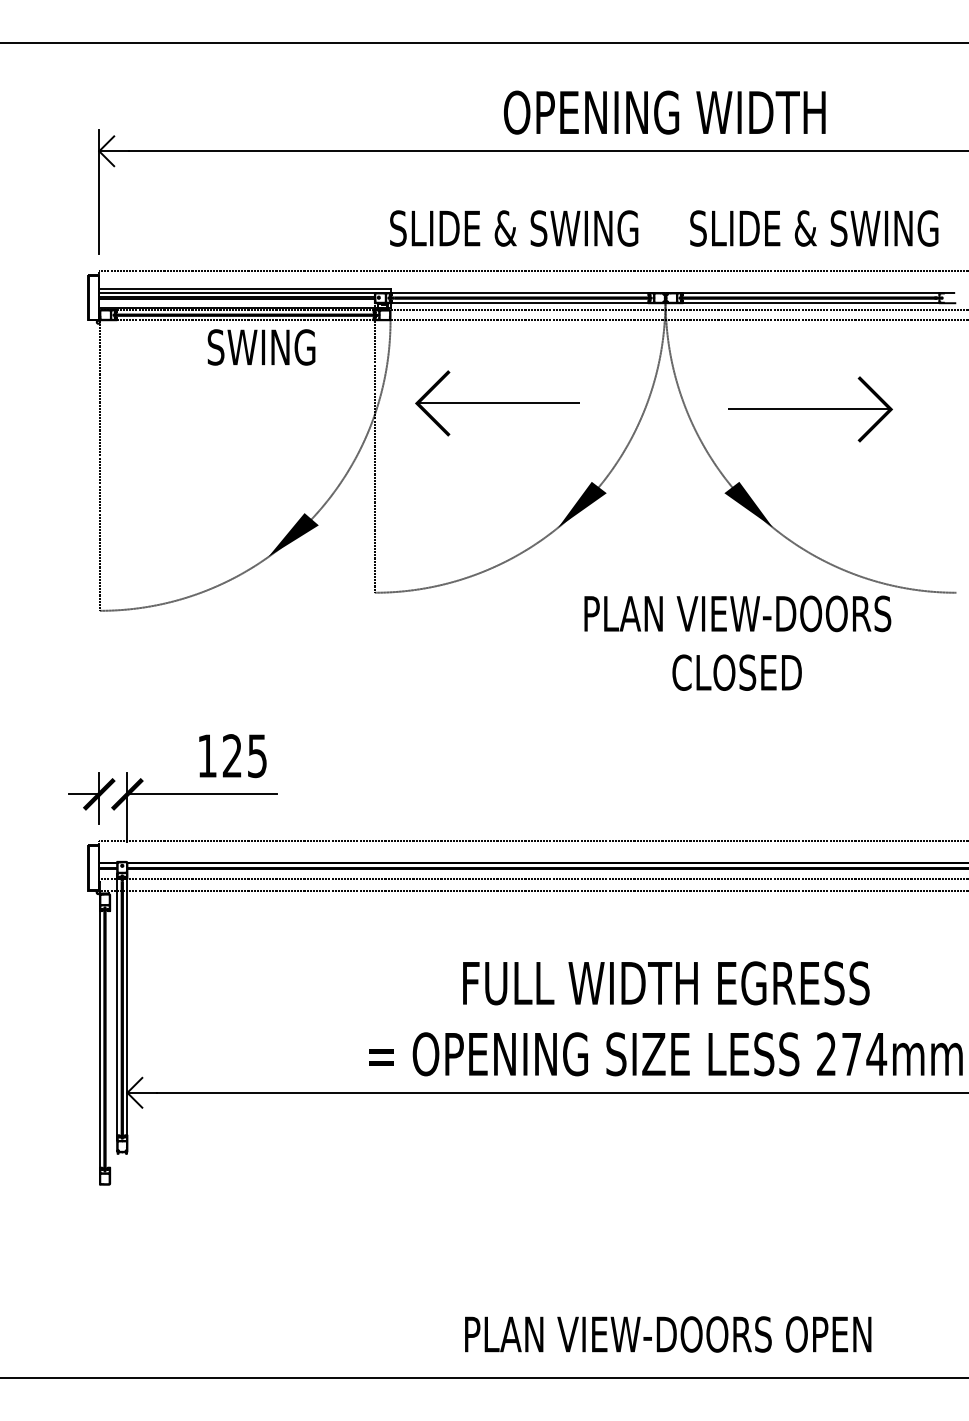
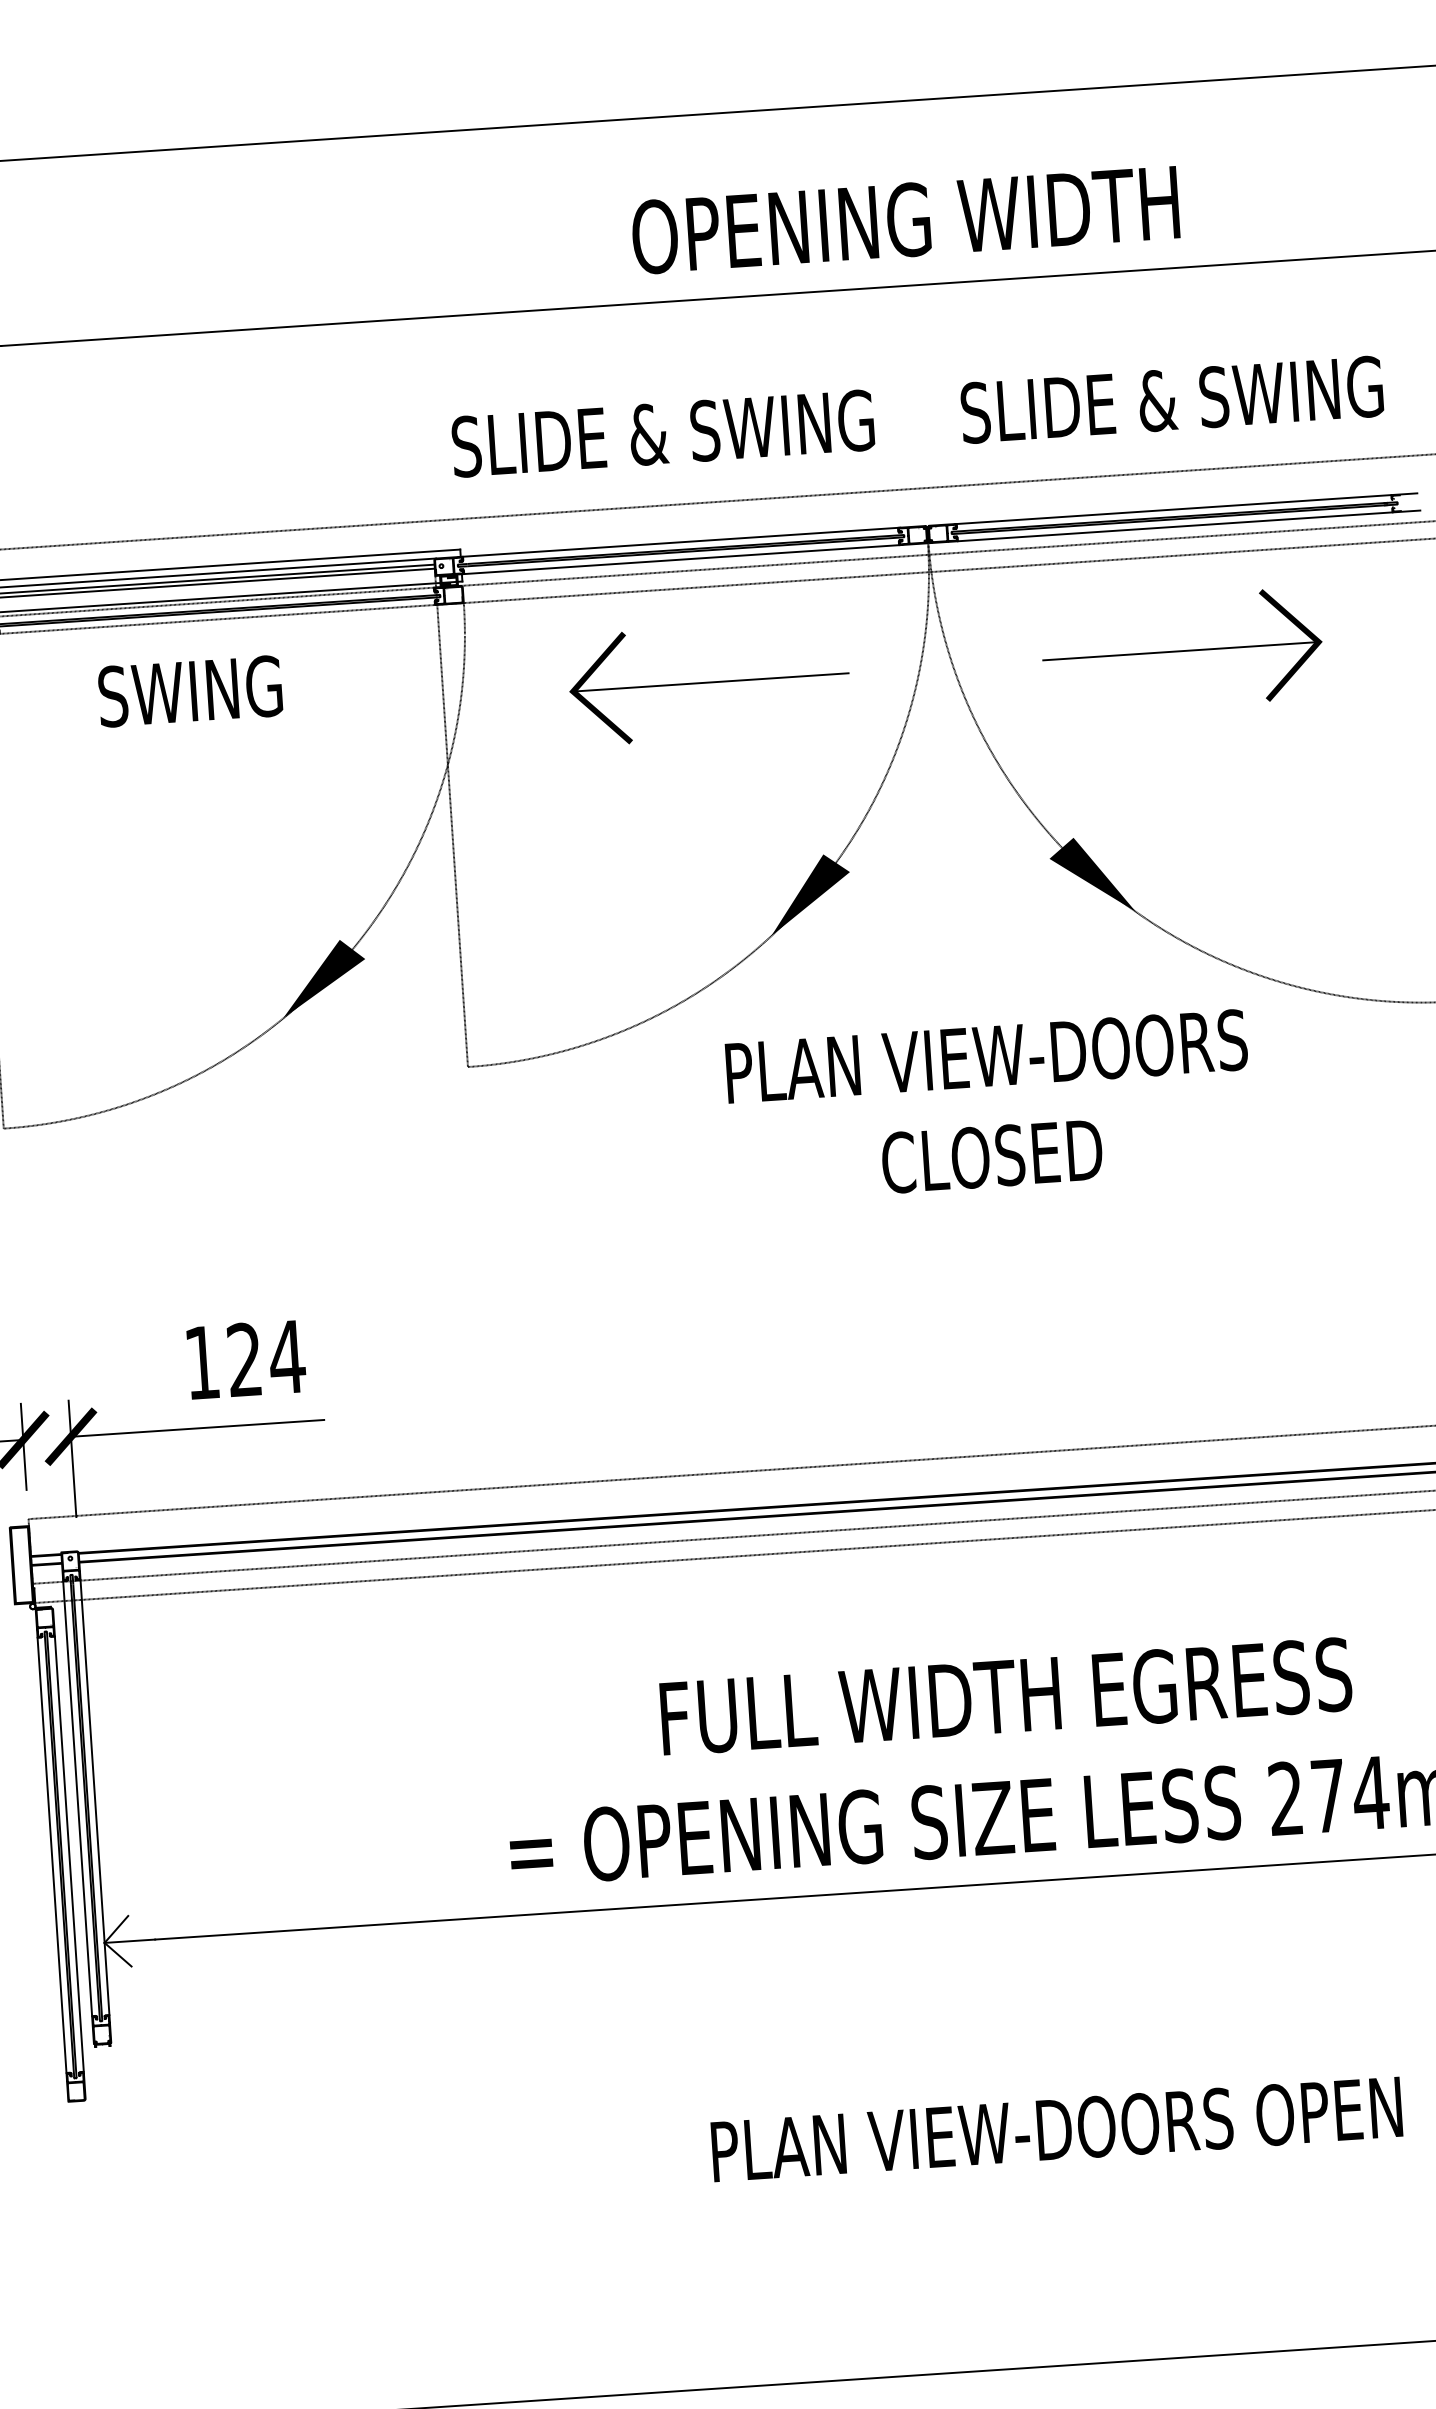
text: (261, 347) -> (190, 691), moved
part: (497, 403) -> (709, 682), moved
part: (810, 409) -> (1182, 651), moved
text: (737, 642) -> (989, 1105), moved
text: (257, 756) -> (287, 1357), 125 -> 124
line: (110, 1039) -> (69, 1854), added
text: (668, 1334) -> (1057, 2129), moved

